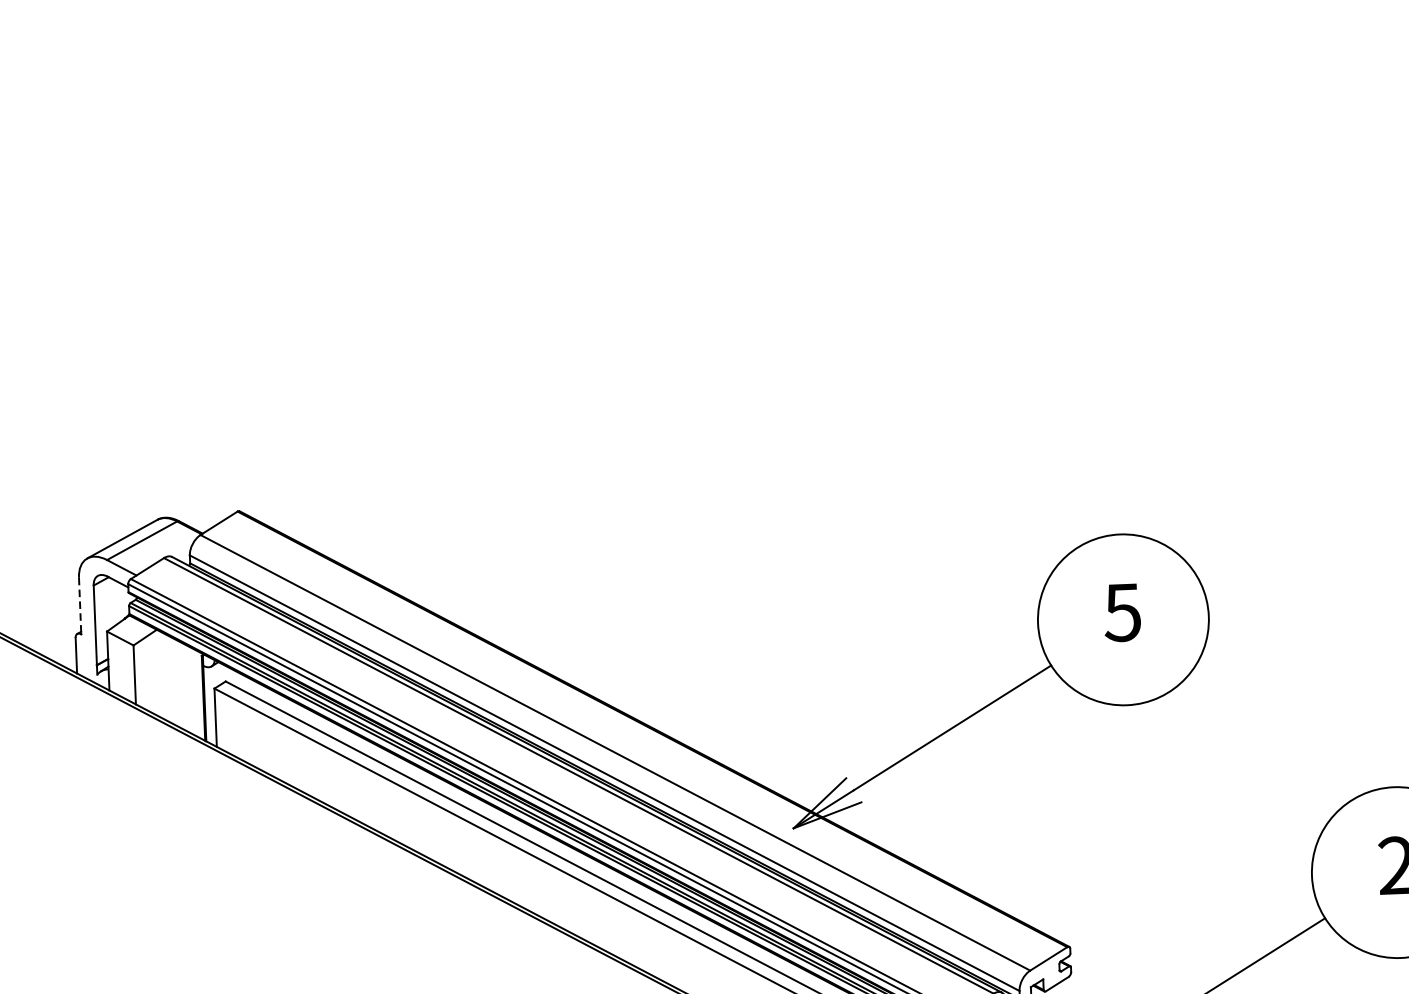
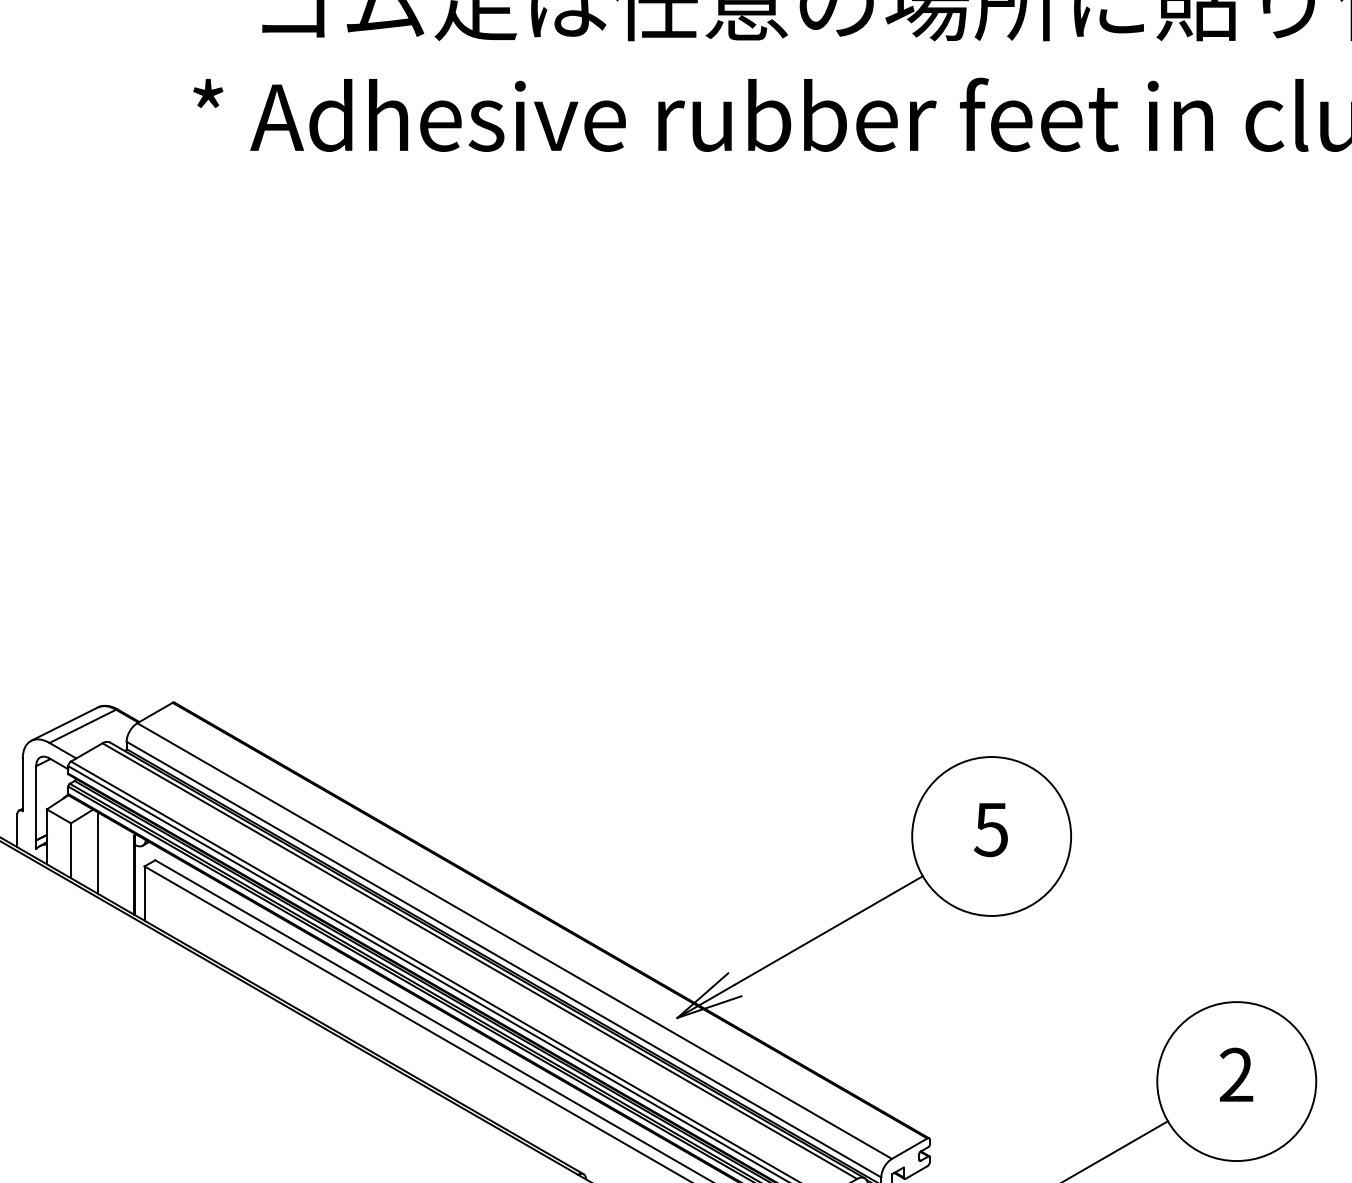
line: (79, 606) -> (22, 785), dashed -> solid
line: (163, 675) -> (97, 852), added

